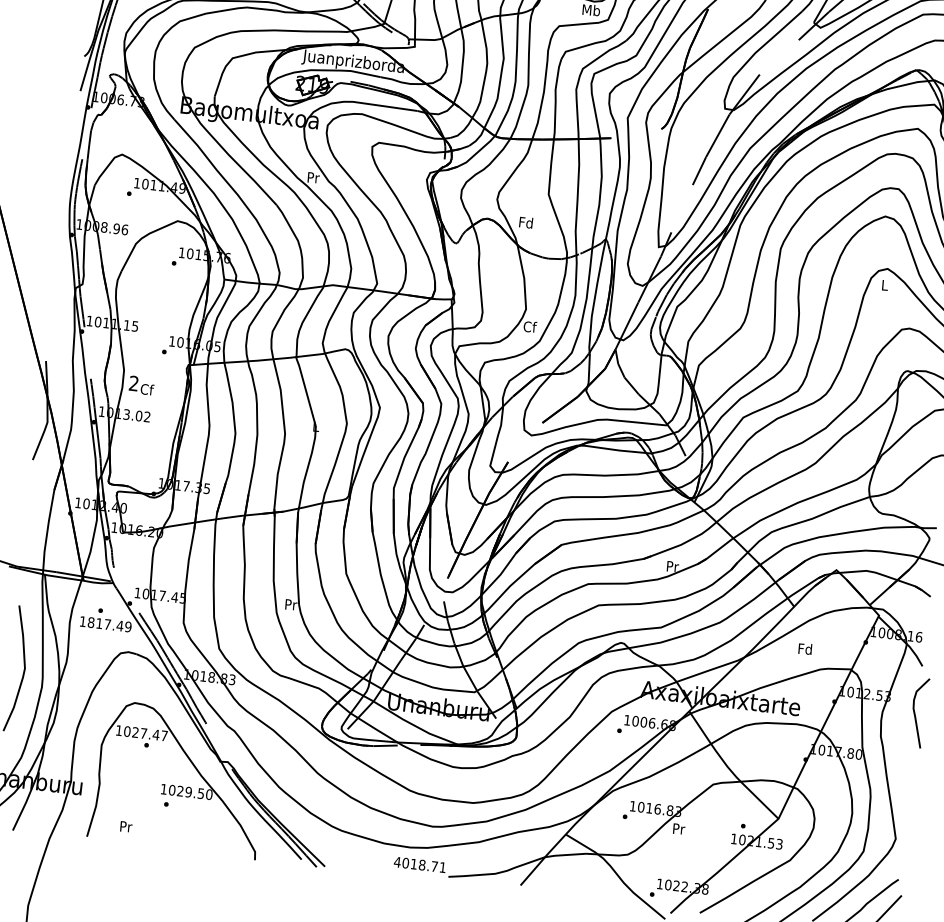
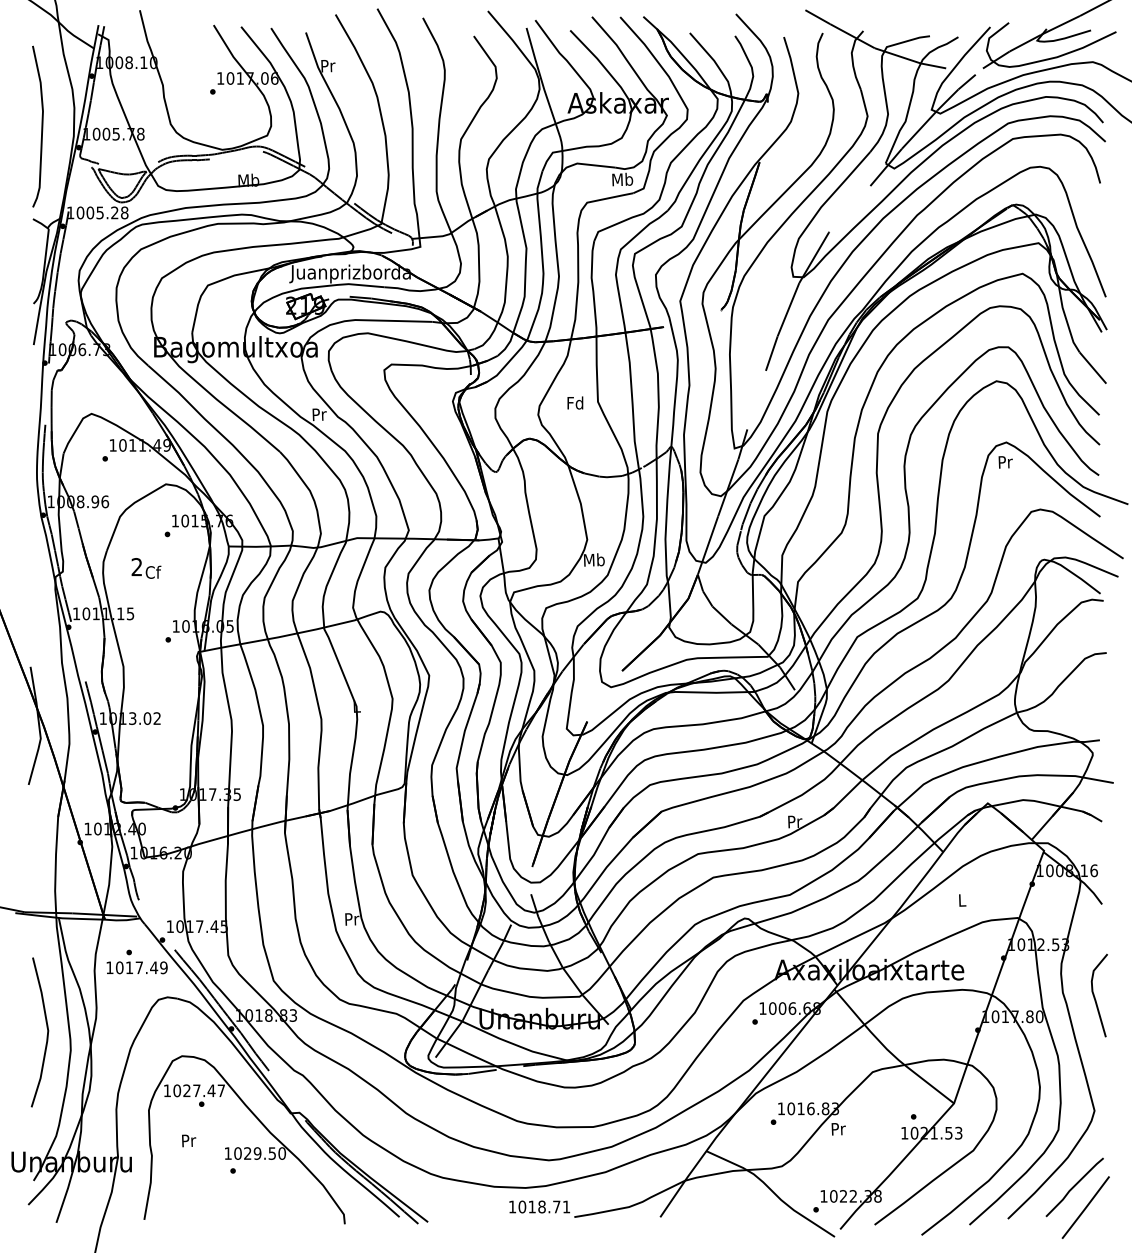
text: (526, 222) -> (575, 402), moved
text: (884, 285) -> (1005, 462), L -> Pr
text: (529, 326) -> (593, 559), Cf -> Mb
text: (141, 385) -> (146, 568), moved
text: (91, 622) -> (119, 967), 1817.49 -> 1017.49
text: (805, 648) -> (962, 899), Fd -> L
curve: (915, 713) -> (1095, 996), moved
text: (126, 826) -> (189, 1140), moved
text: (397, 861) -> (512, 1206), 4018.71 -> 1018.71

